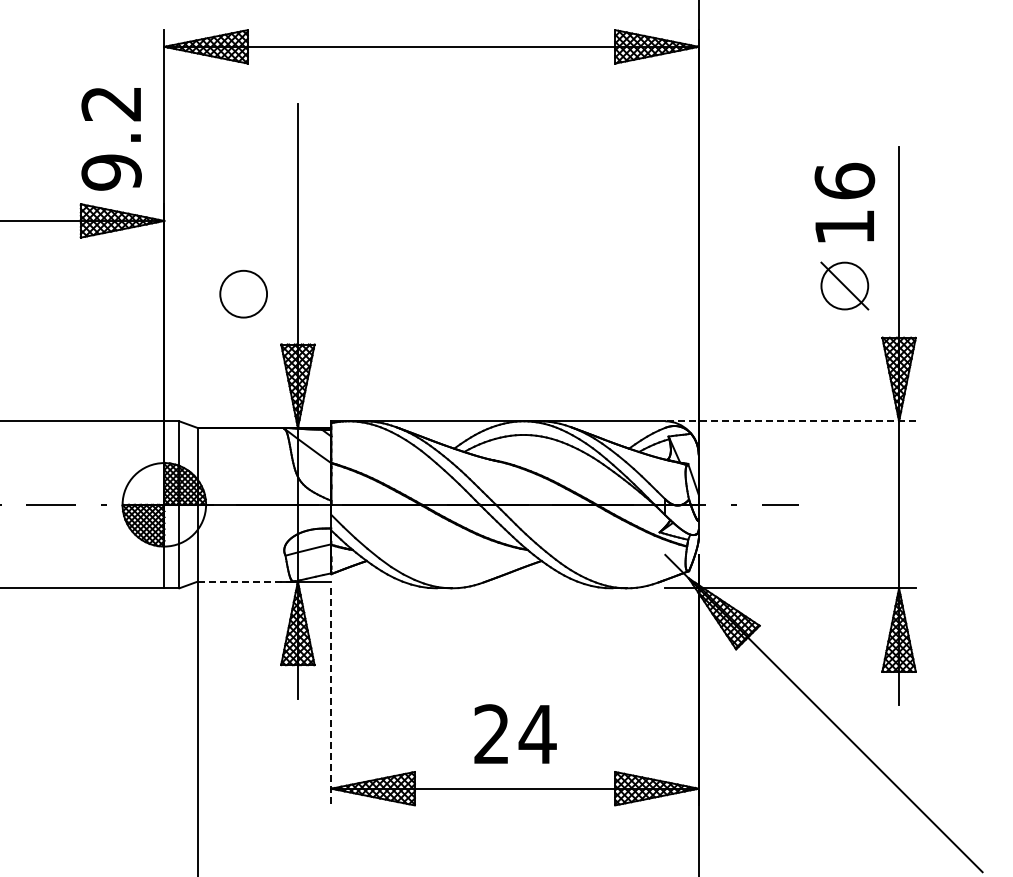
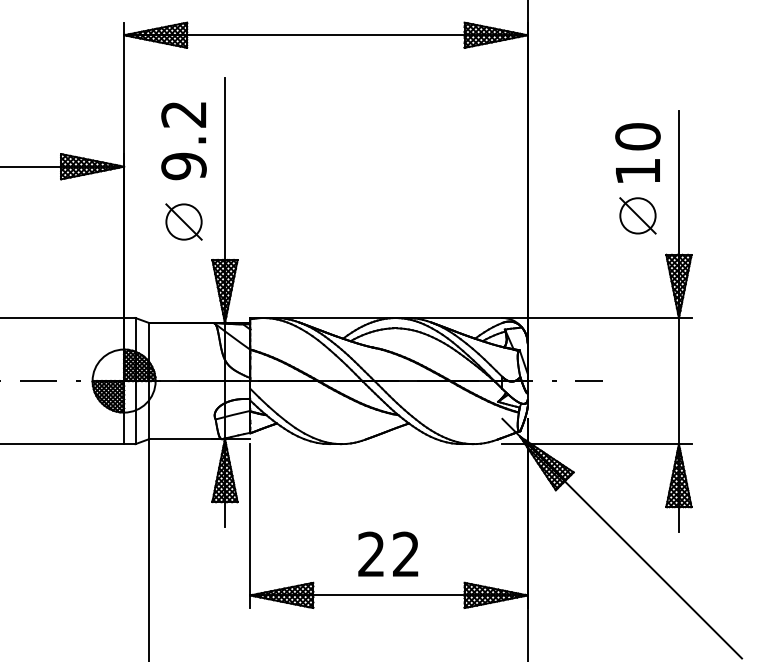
text: (111, 139) -> (183, 141), moved
text: (844, 180) -> (637, 136), 16 -> 10
line: (243, 293) -> (183, 221), added
line: (790, 421) -> (596, 318), dashed -> solid
line: (246, 581) -> (186, 438), dashed -> solid
line: (331, 696) -> (250, 525), dashed -> solid
text: (537, 733) -> (405, 553), 24 -> 22

